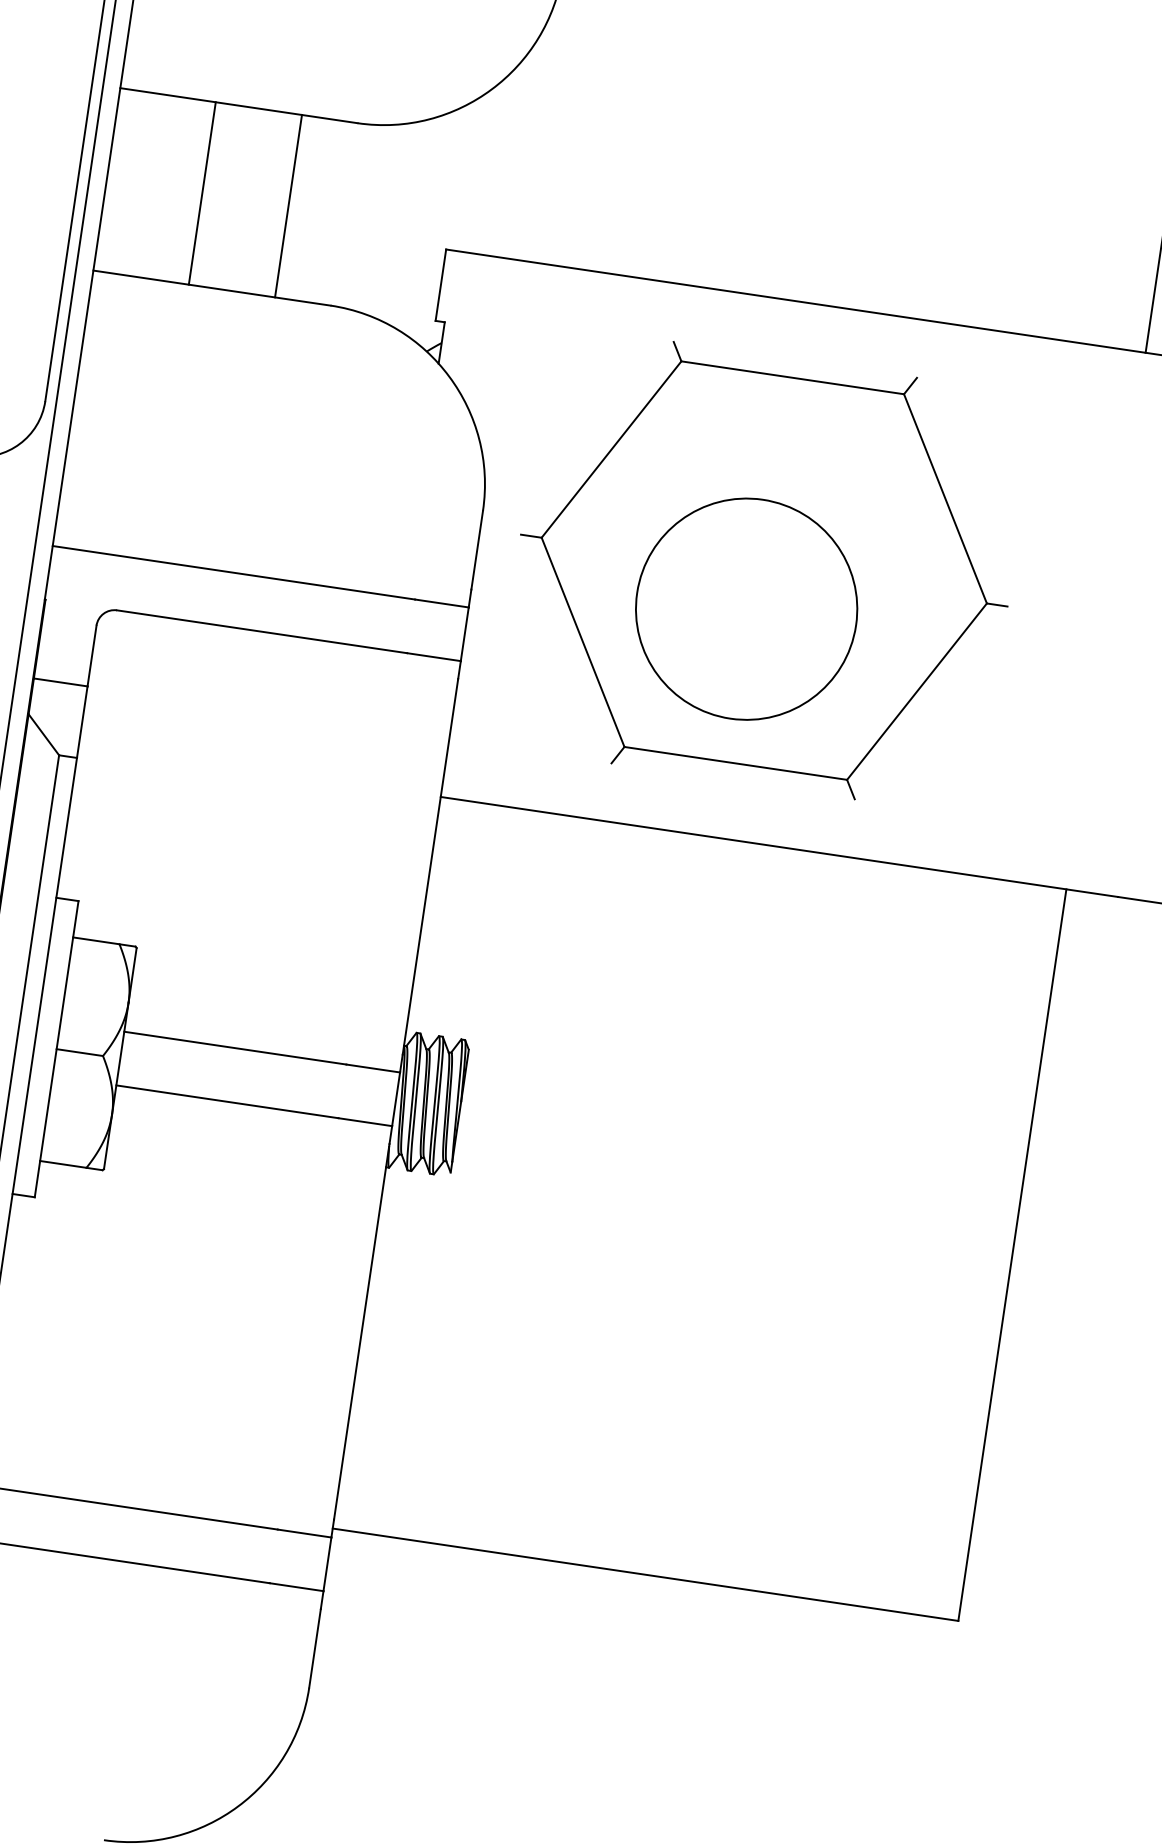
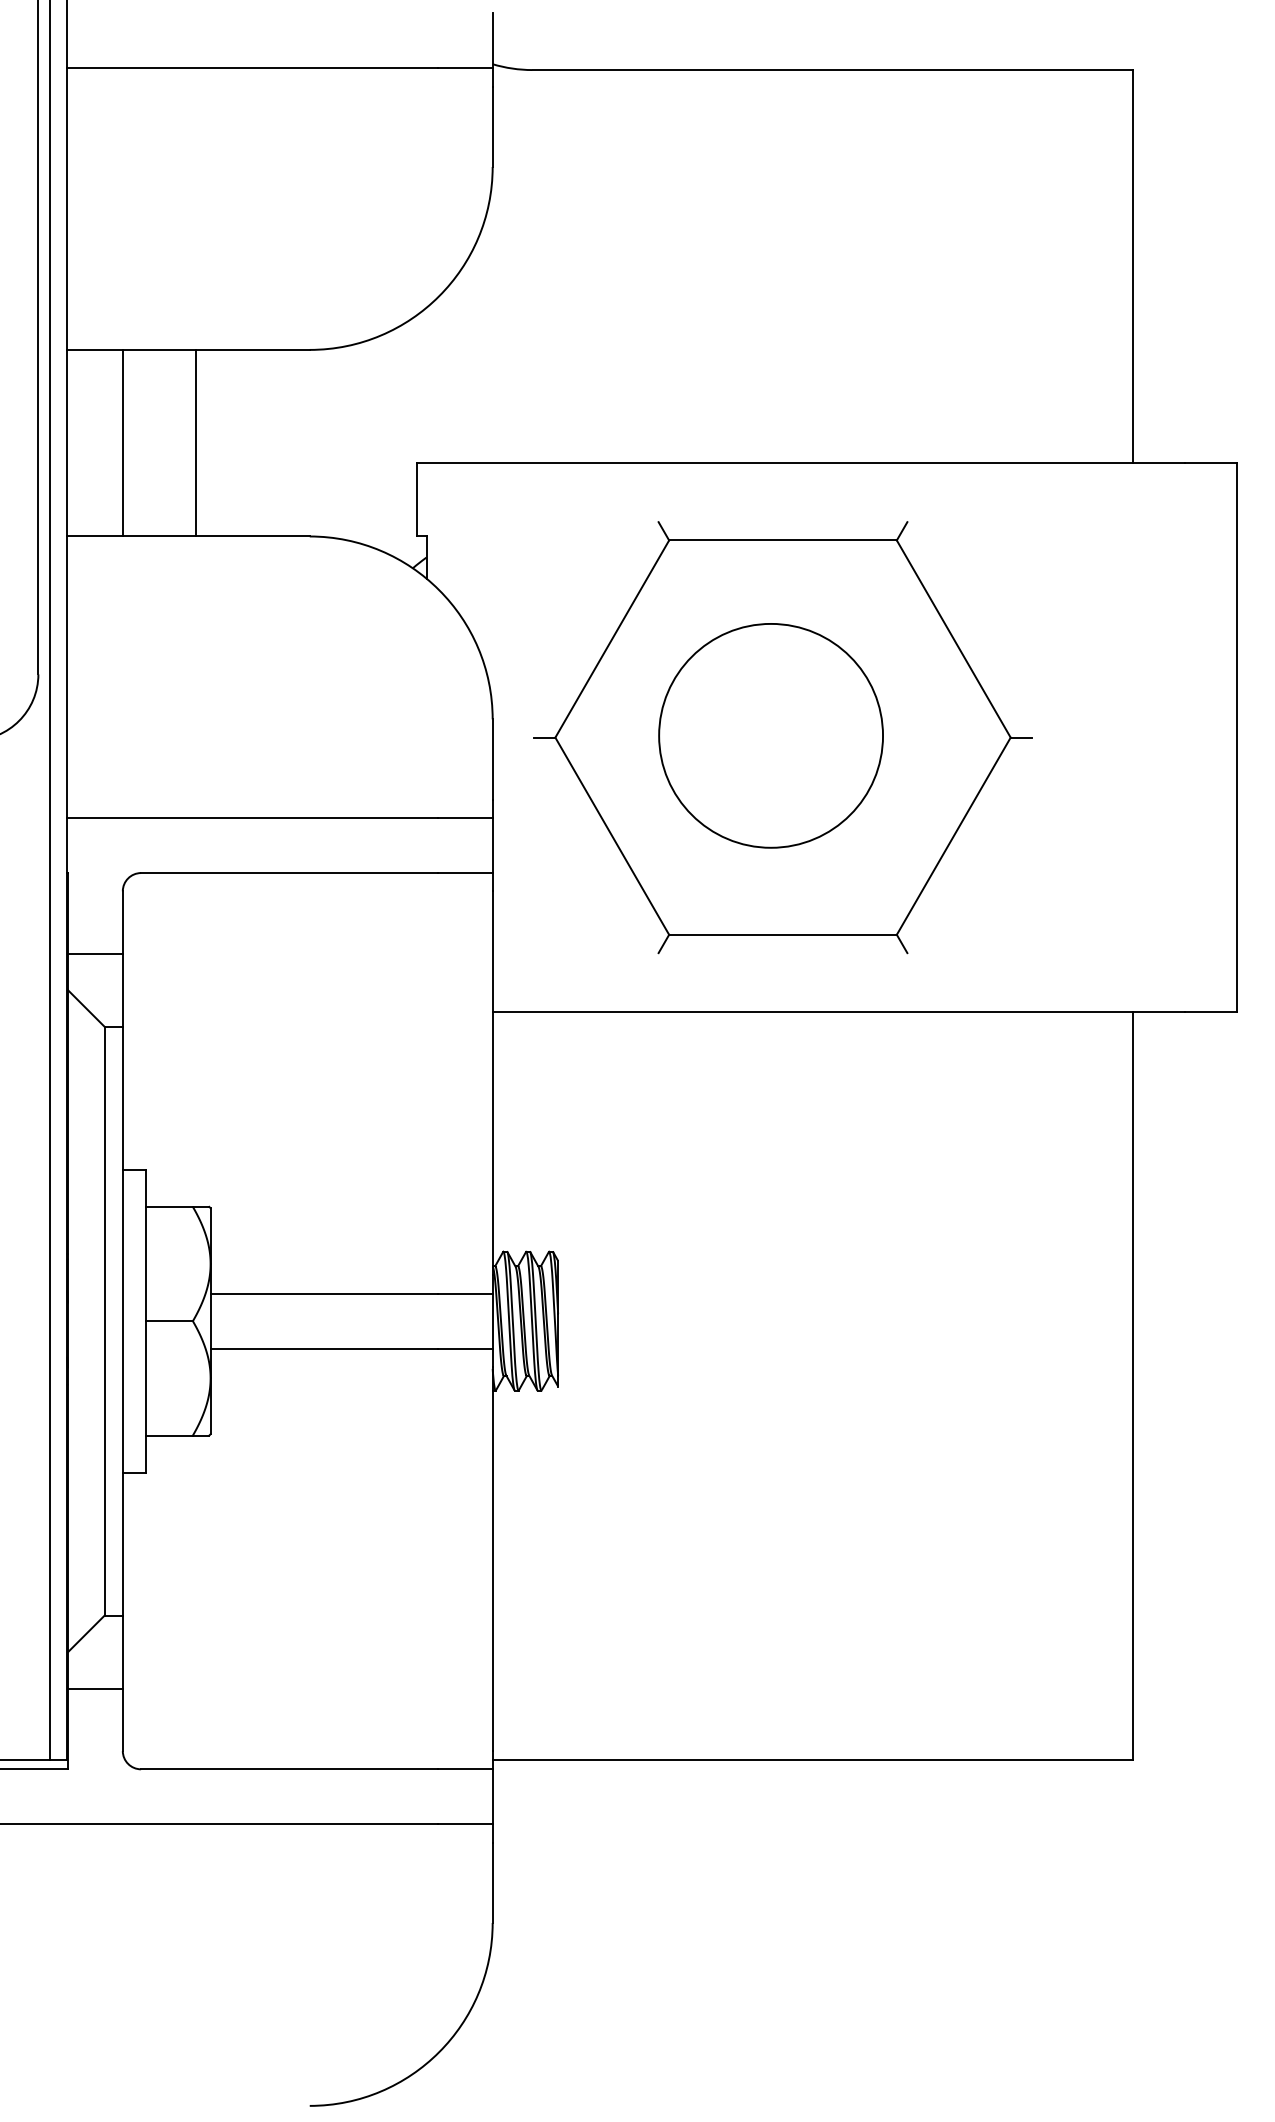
line: (202, 192) -> (122, 442), moved
line: (288, 205) -> (195, 442), moved
circle: (746, 608) -> (770, 735), moved

